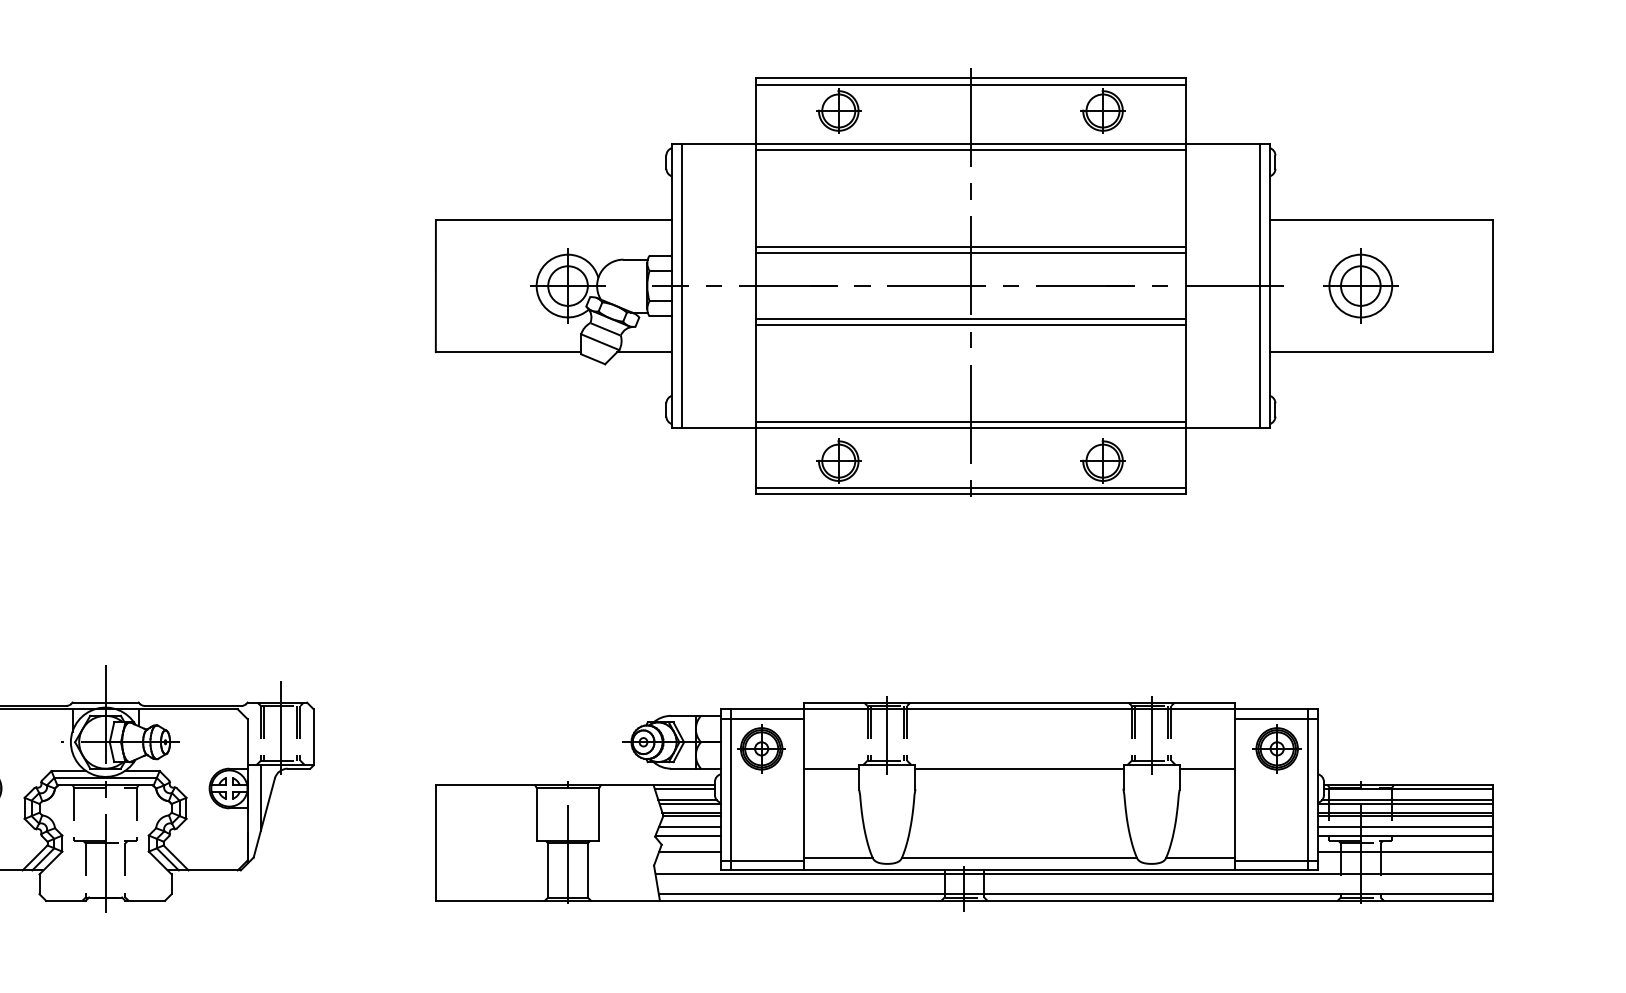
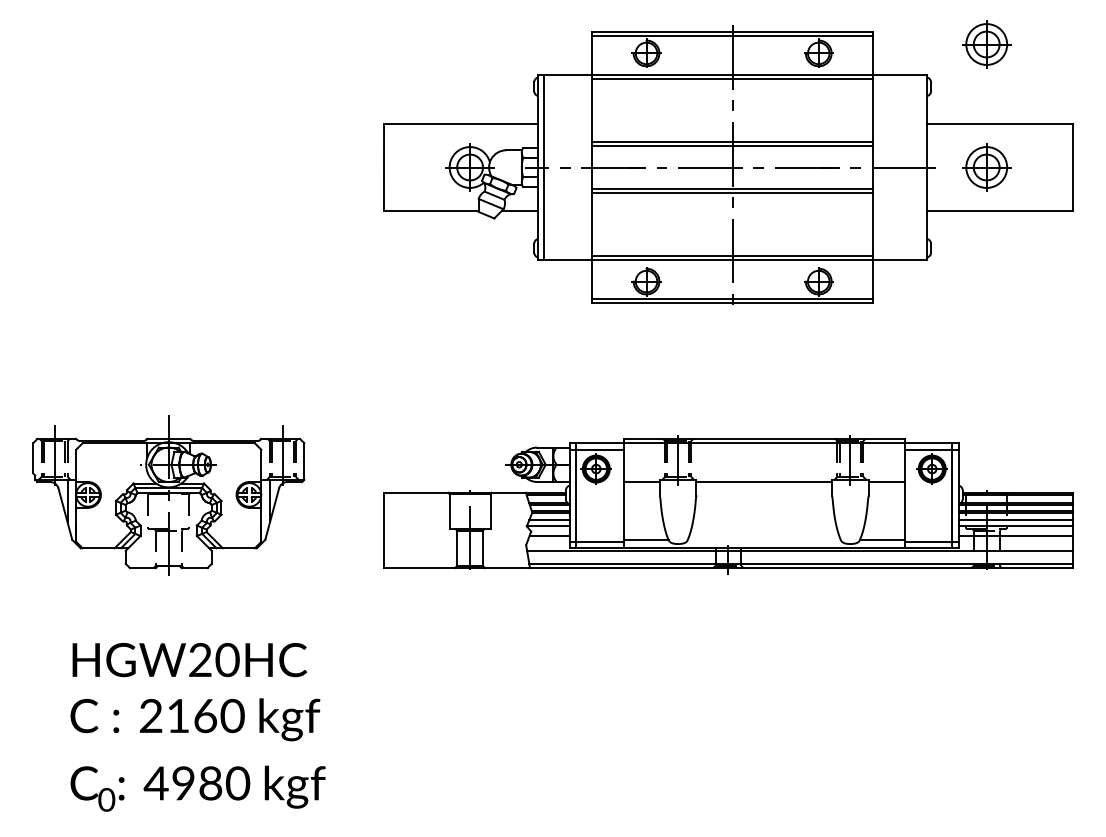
part: (1360, 97) -> (986, 44), added
line: (1259, 286) -> (920, 167), removed
line: (1018, 856) -> (763, 539), removed

